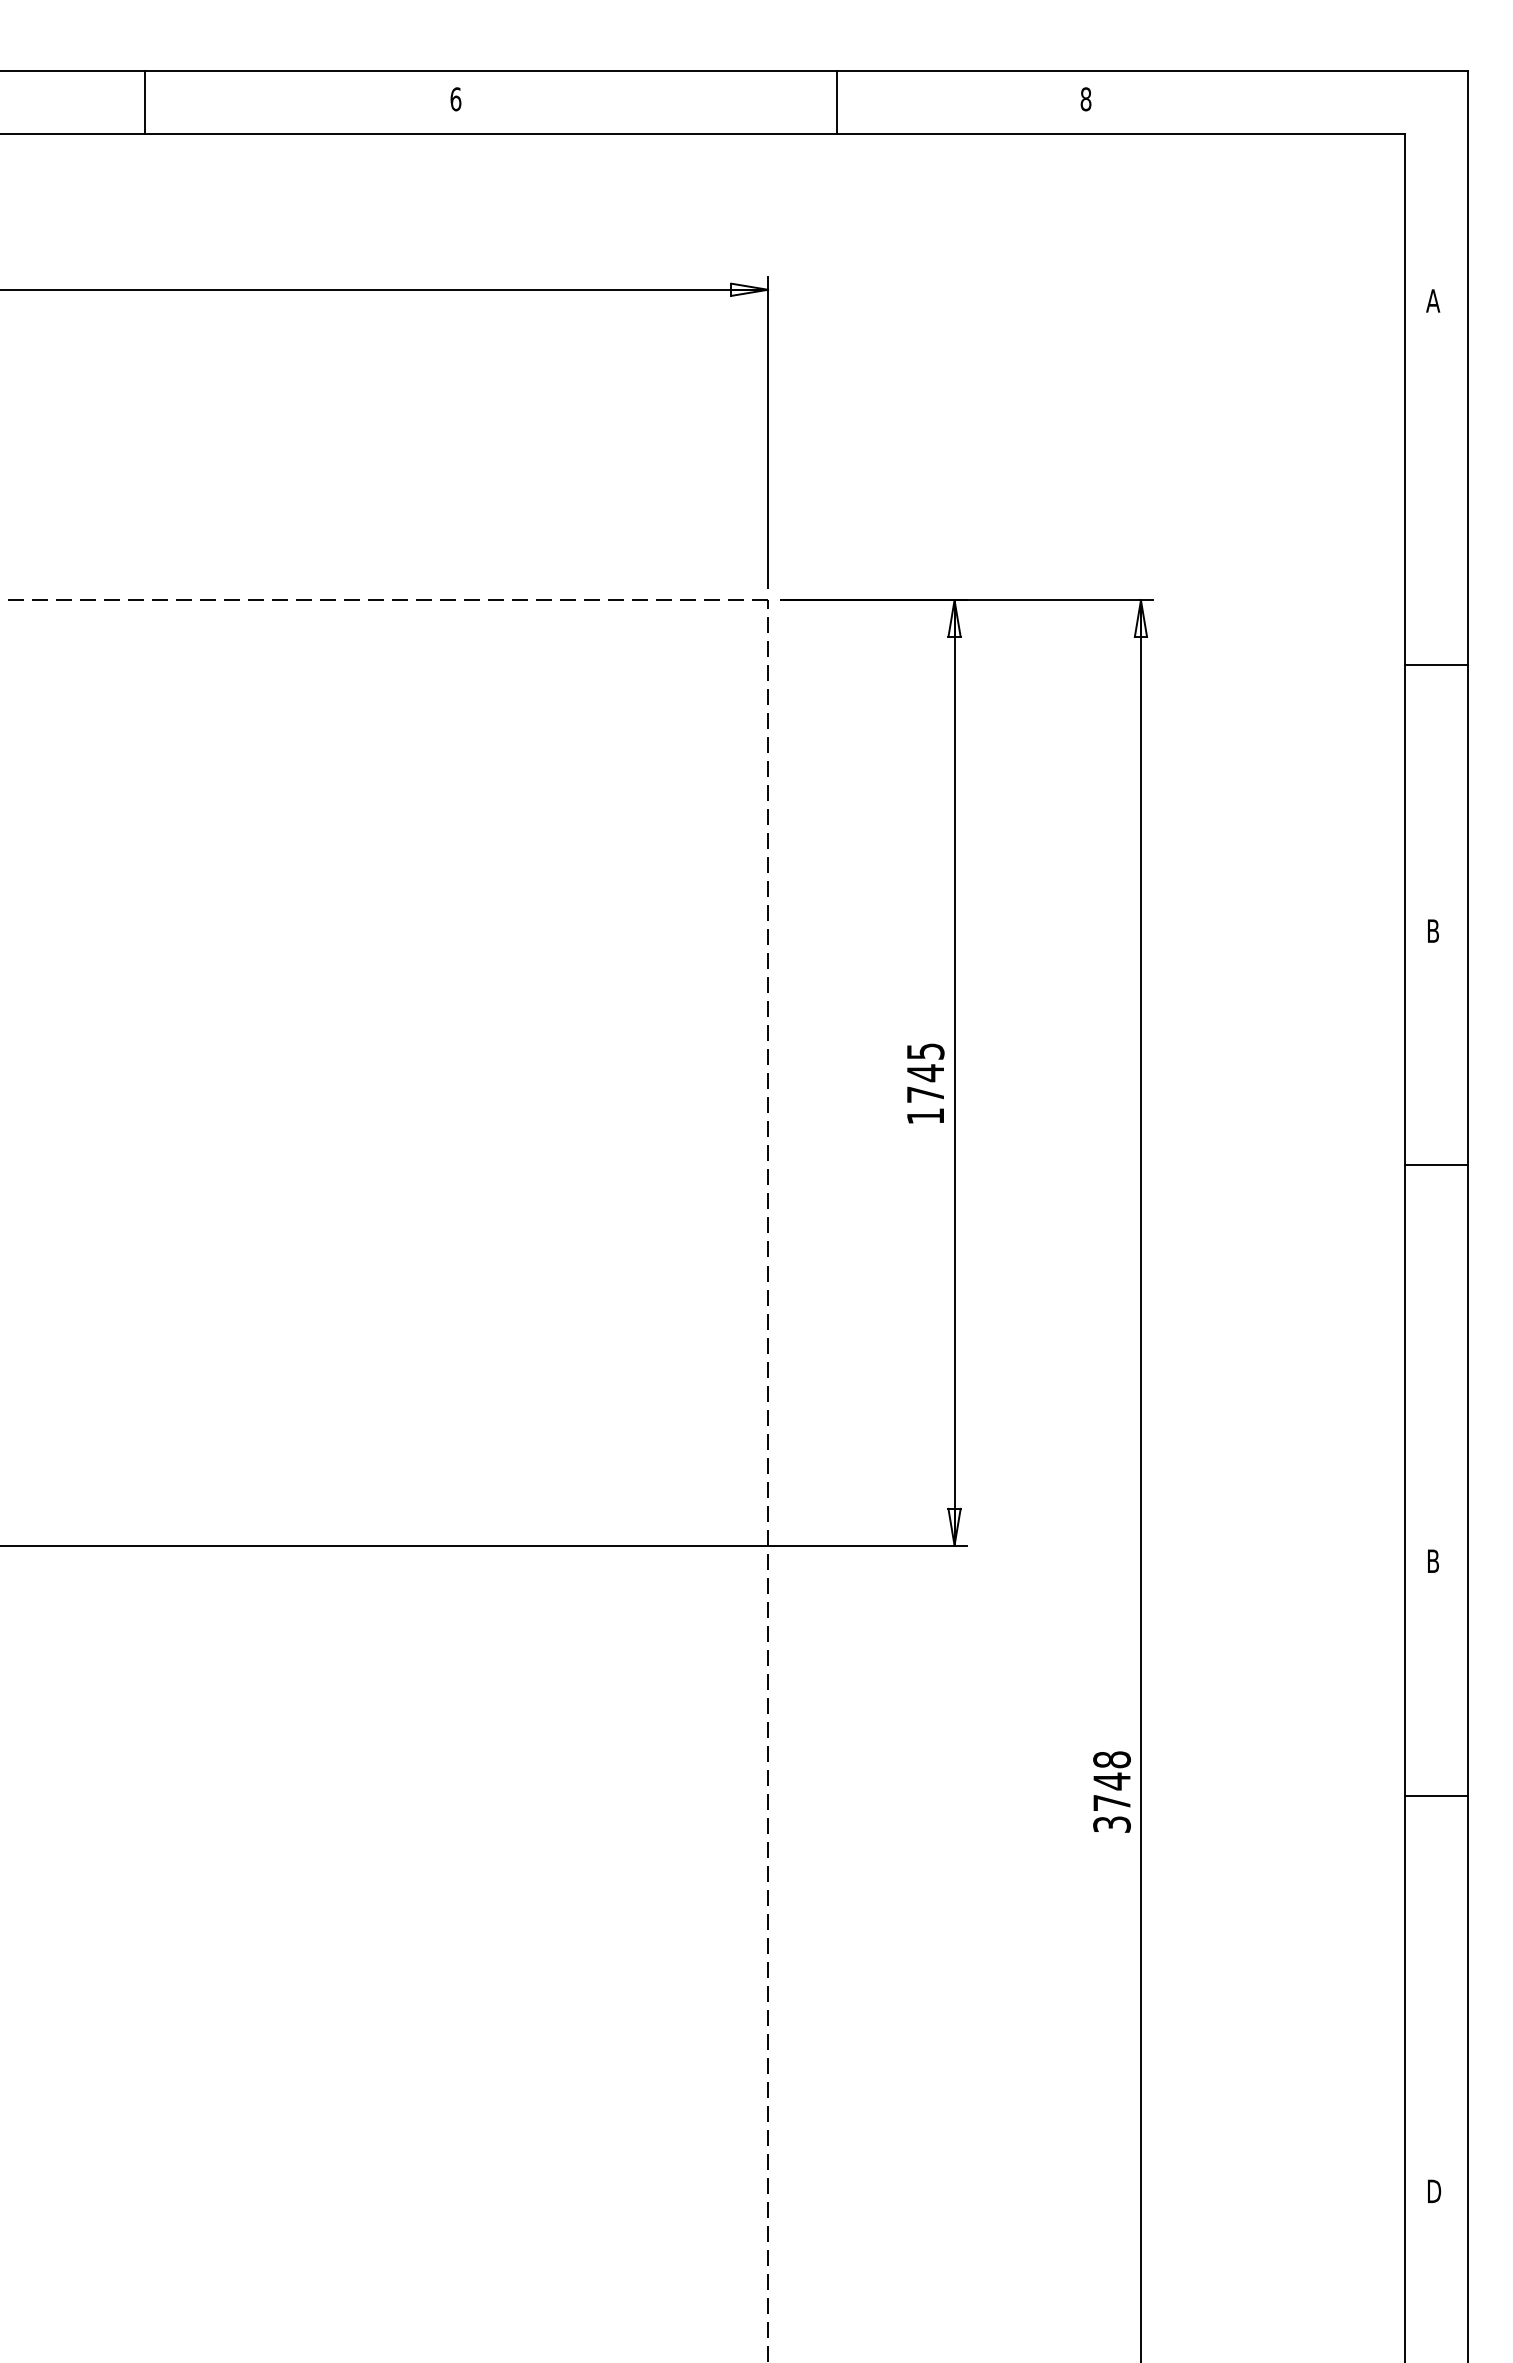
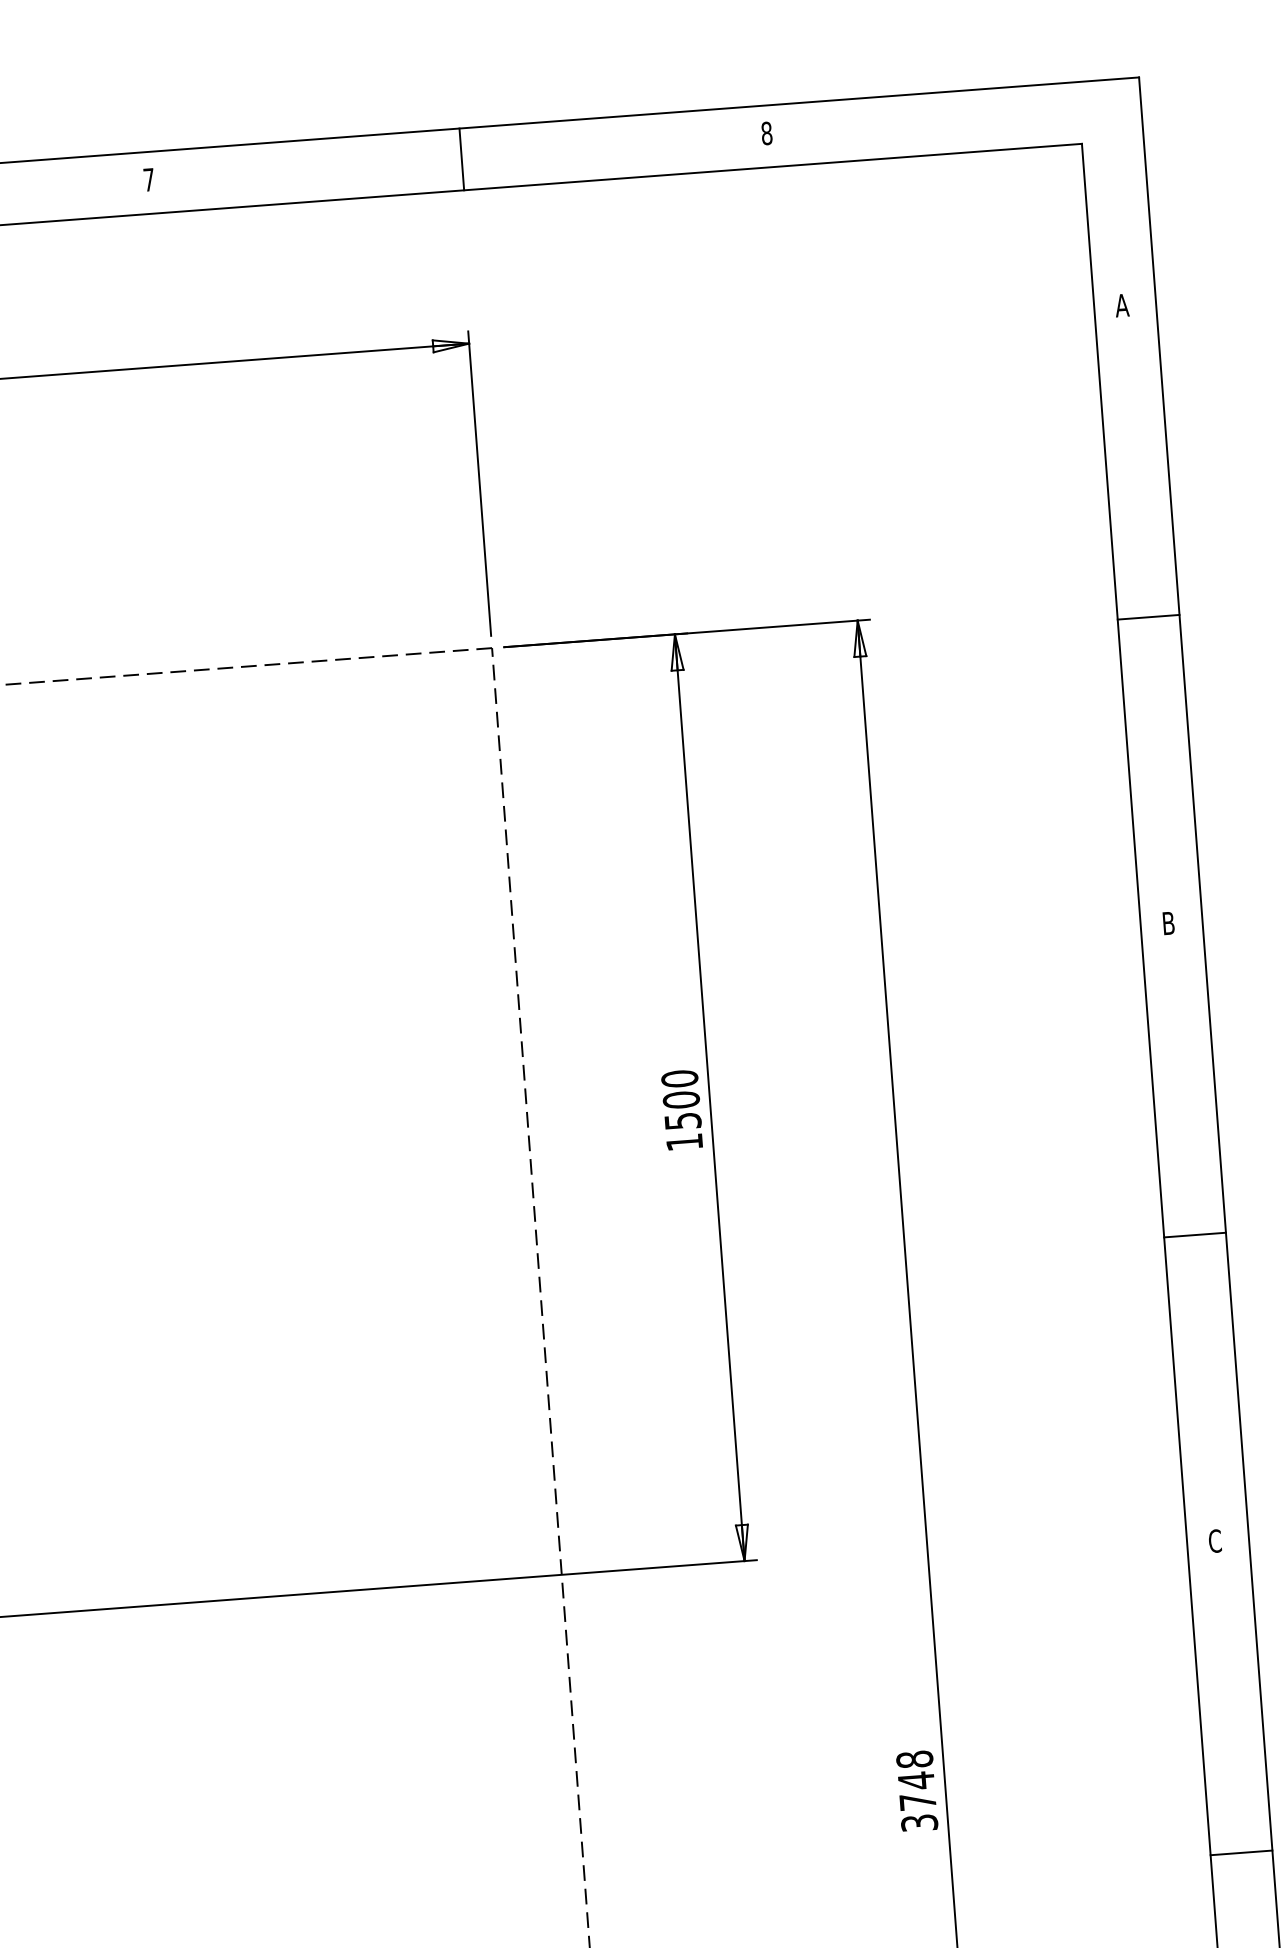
text: (455, 99) -> (148, 180), 6 -> 7
line: (836, 101) -> (461, 158), moved
line: (1435, 665) -> (1147, 617), moved
text: (925, 1072) -> (681, 1099), 1745 -> 1500
line: (1435, 1165) -> (1194, 1235), moved
text: (1433, 1561) -> (1215, 1541), B -> C
line: (1435, 1796) -> (1240, 1853), moved

